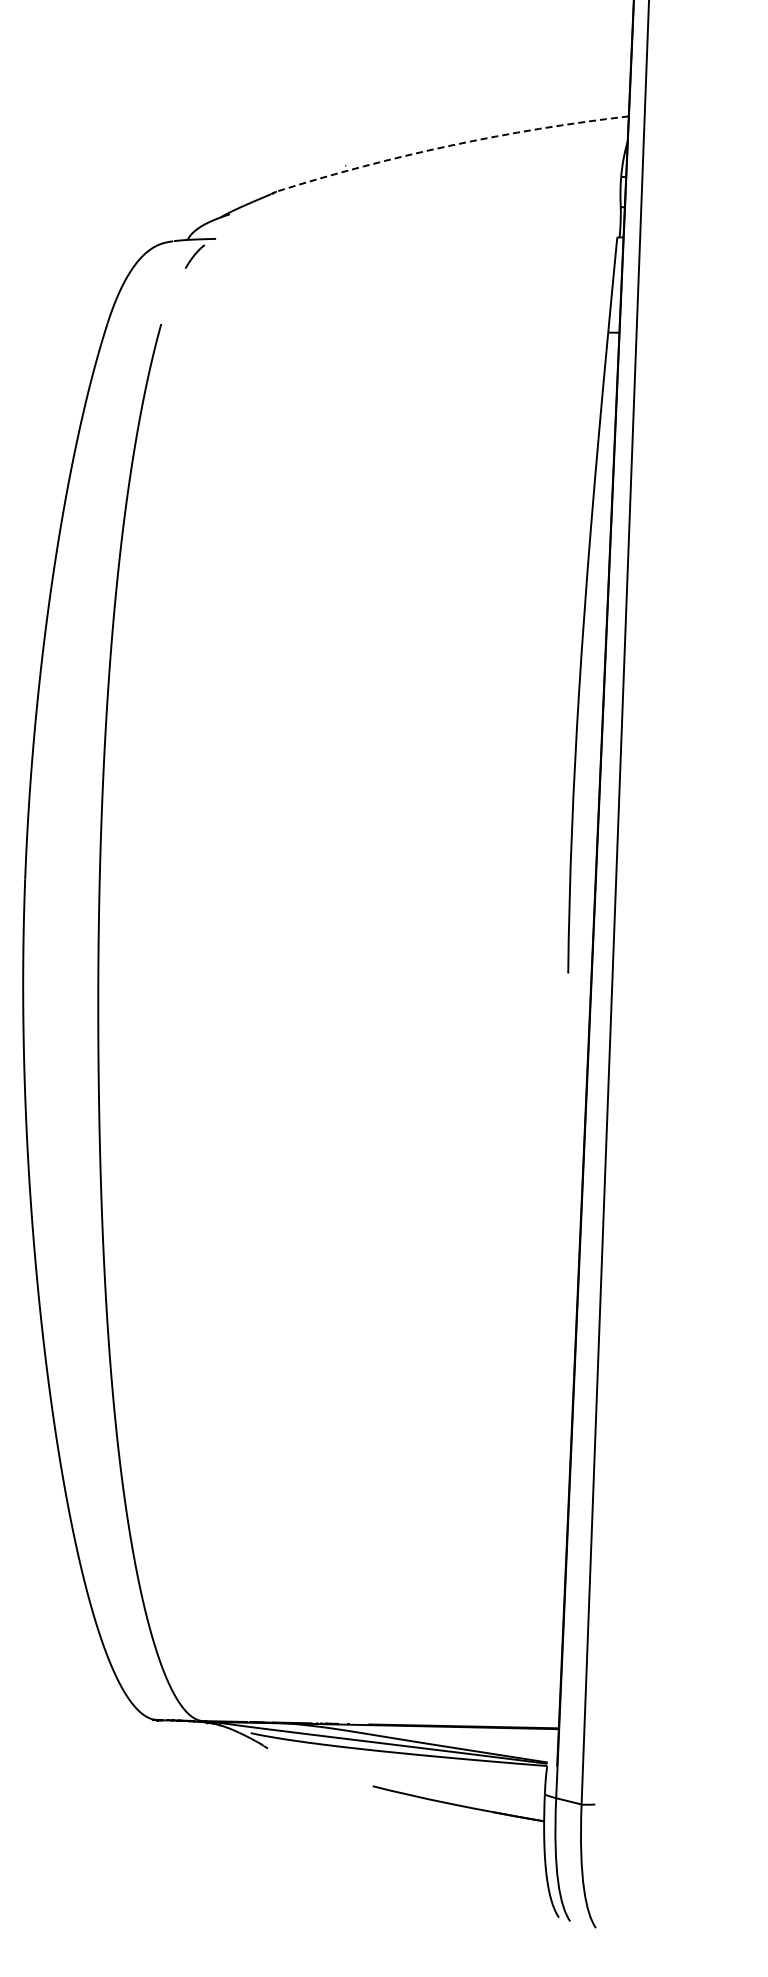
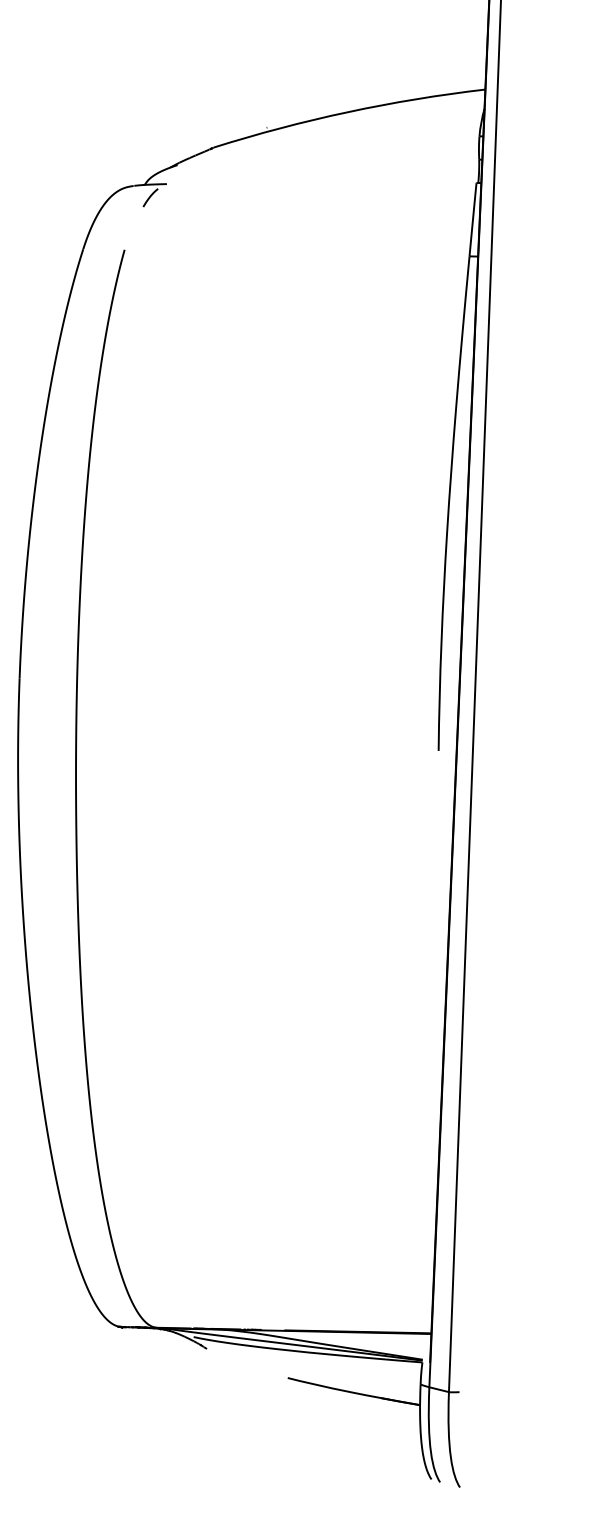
arc: (450, 145) -> (347, 112), dashed -> solid

